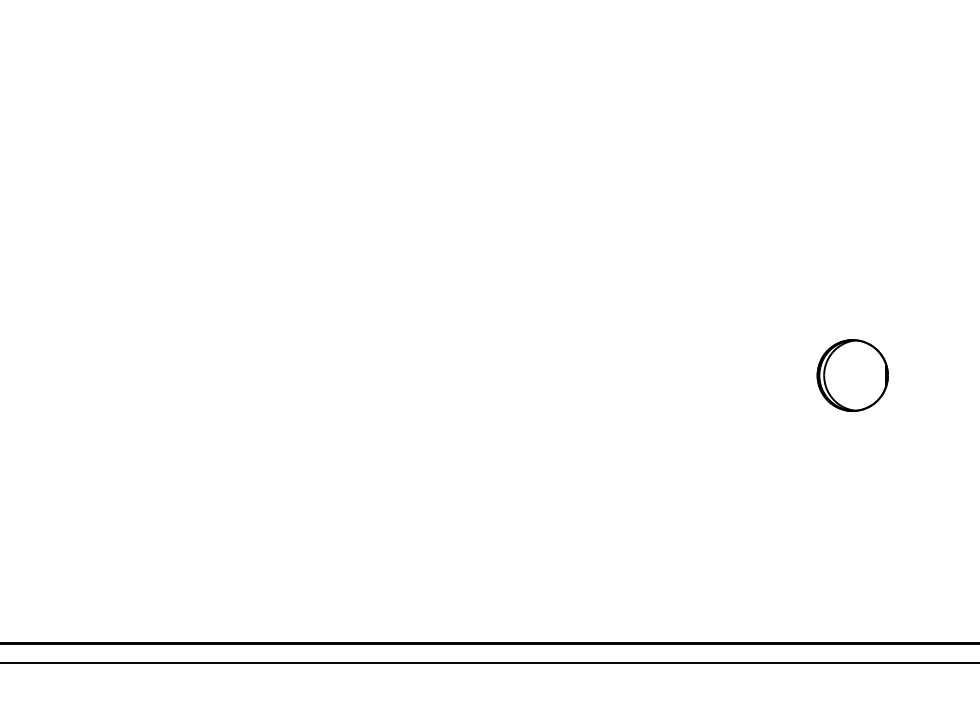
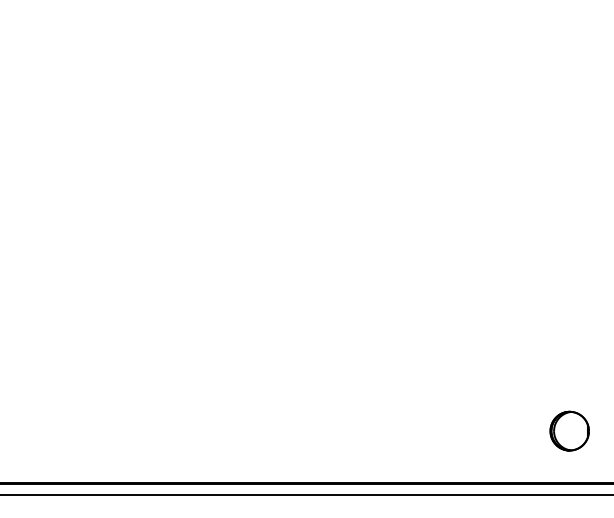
part: (852, 374) -> (569, 430), moved

